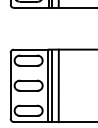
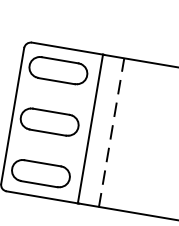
line: (52, 85) -> (98, 129), removed
line: (58, 85) -> (111, 131), solid -> dashed

